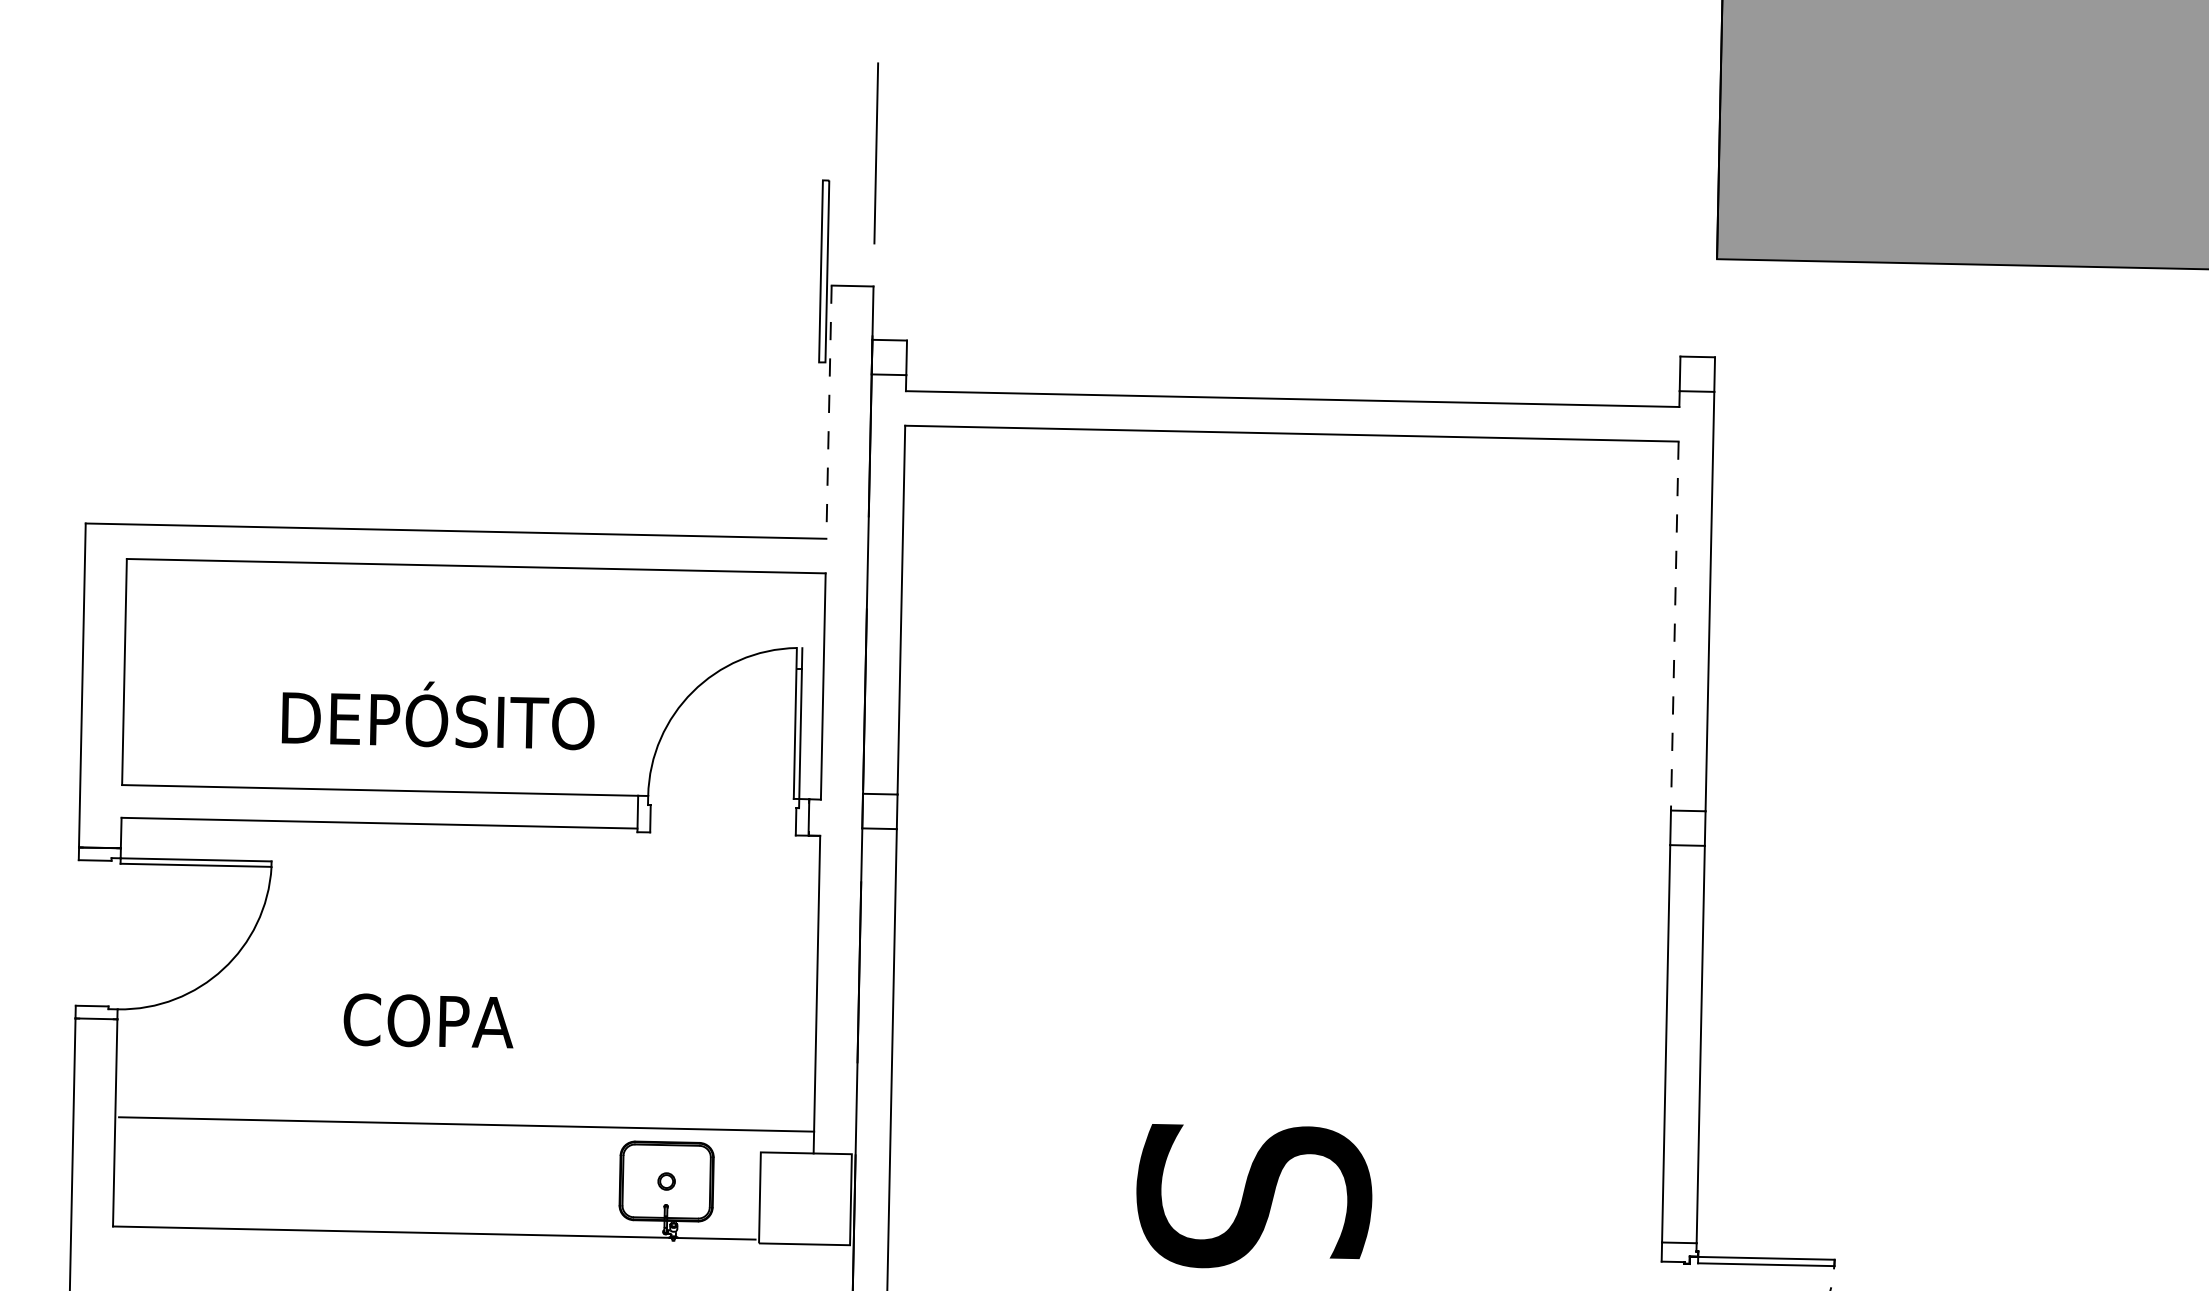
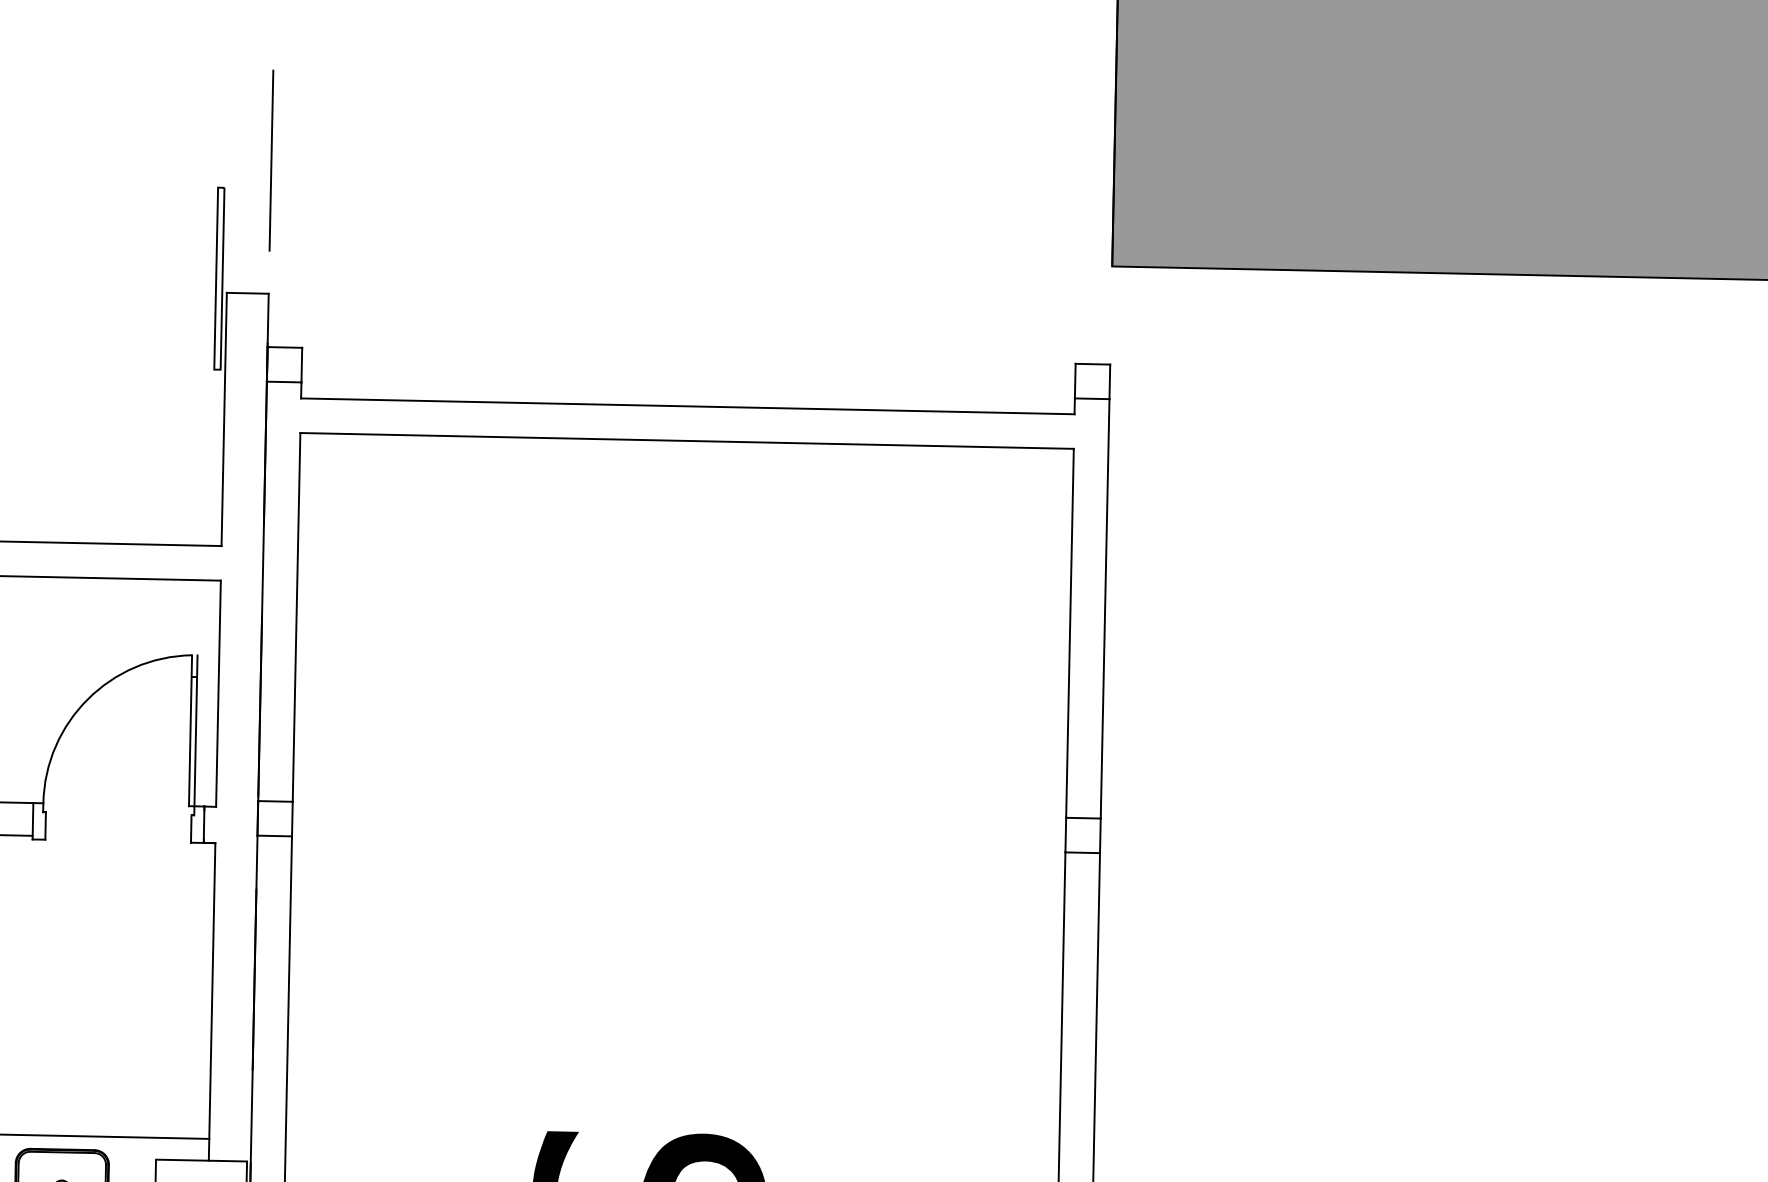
line: (829, 412) -> (224, 419), dashed -> solid
line: (1674, 626) -> (1069, 633), dashed -> solid

